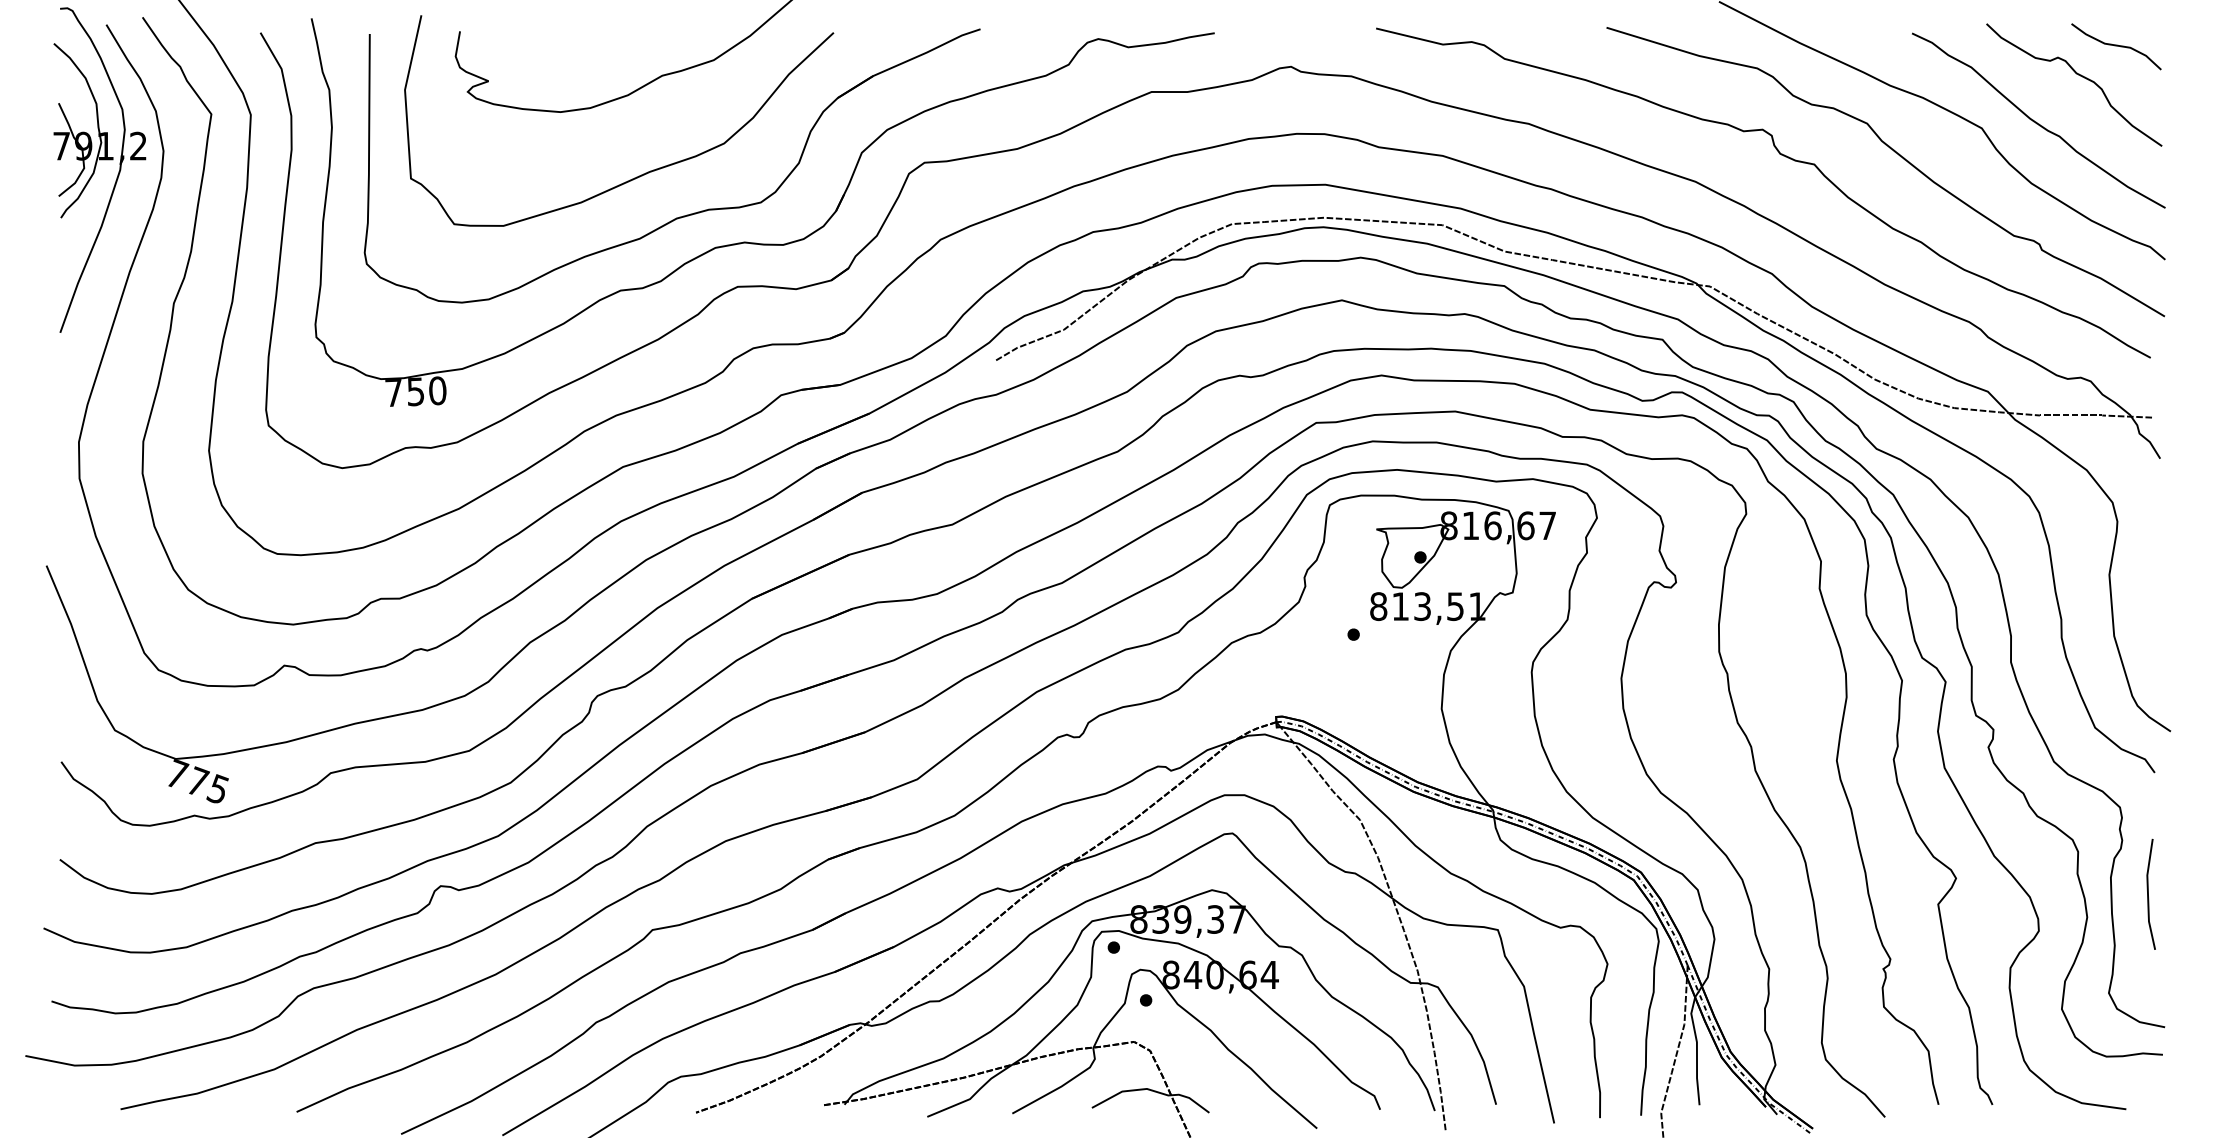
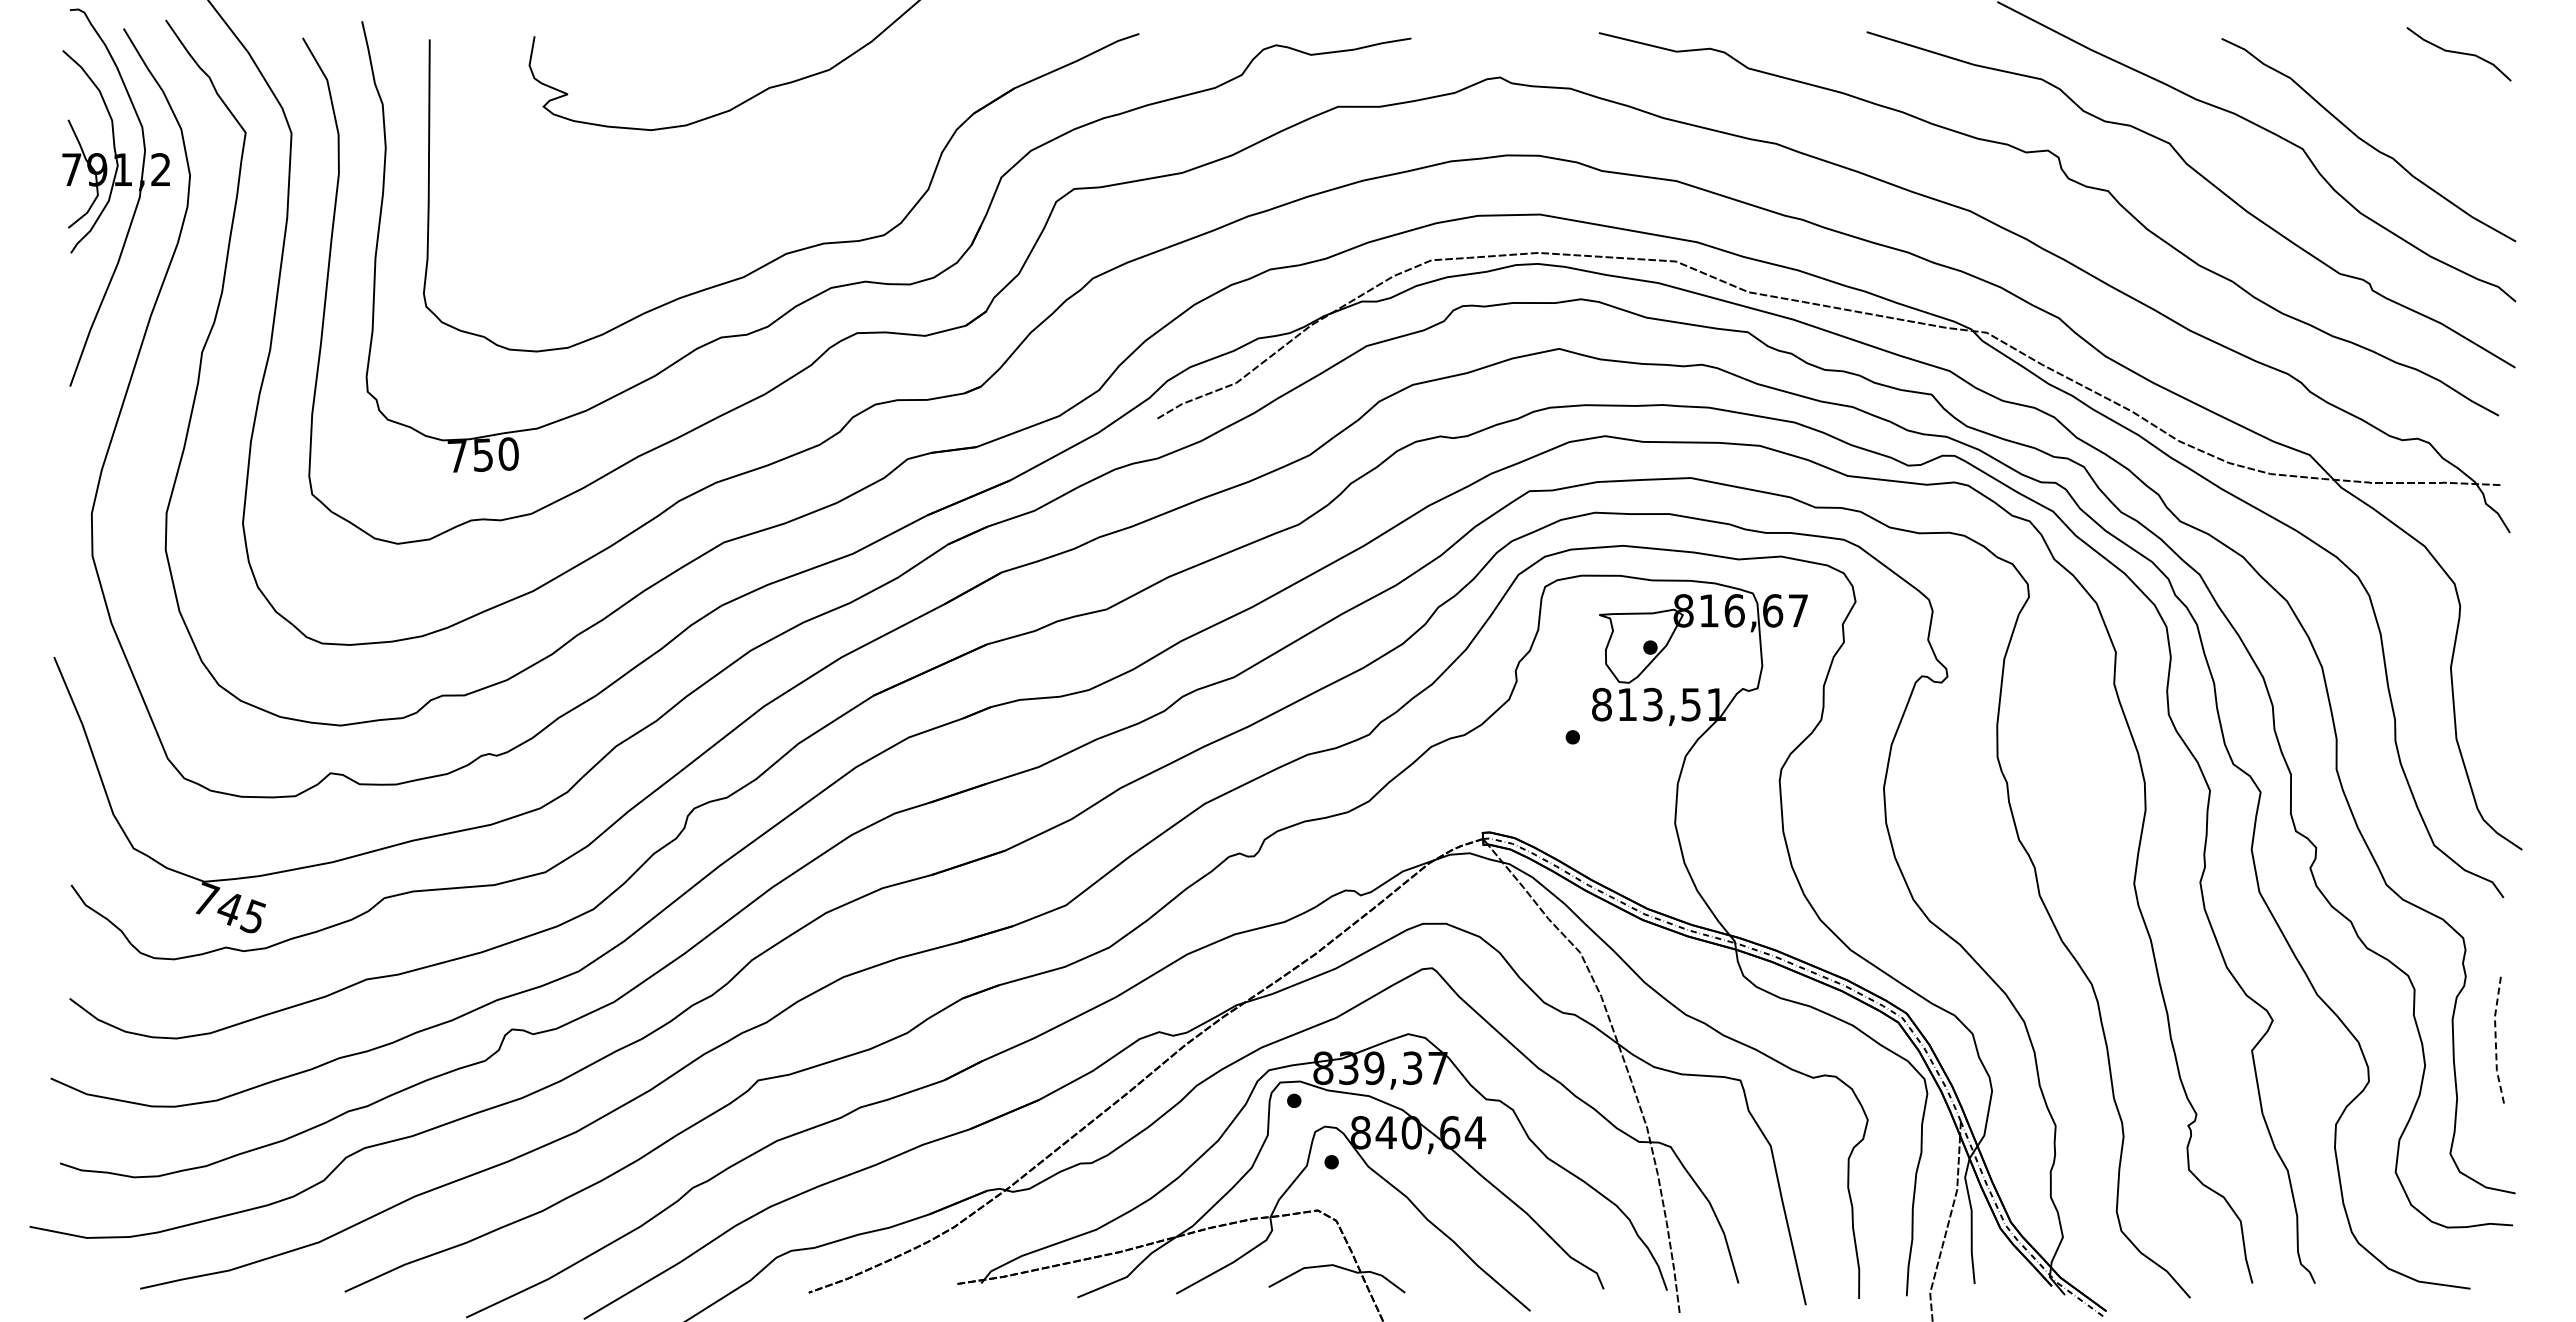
curve: (2078, 75) -> (2414, 87), removed
curve: (641, 174) -> (745, 202), removed
text: (198, 781) -> (230, 907), 775 -> 745
line: (2147, 893) -> (2495, 1038), solid -> dashed

